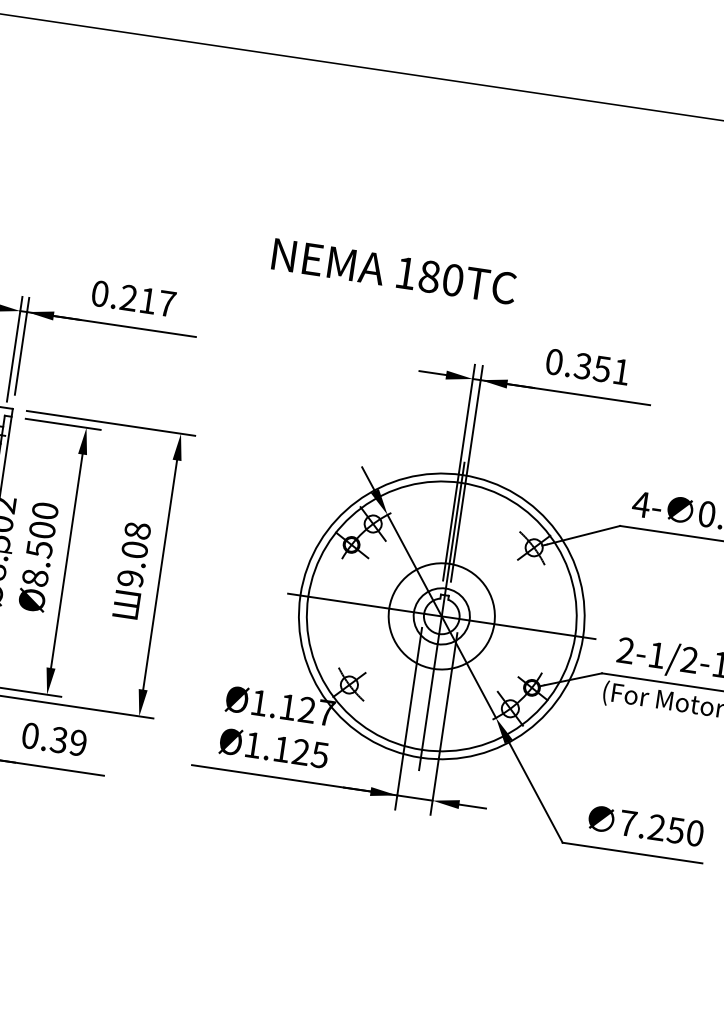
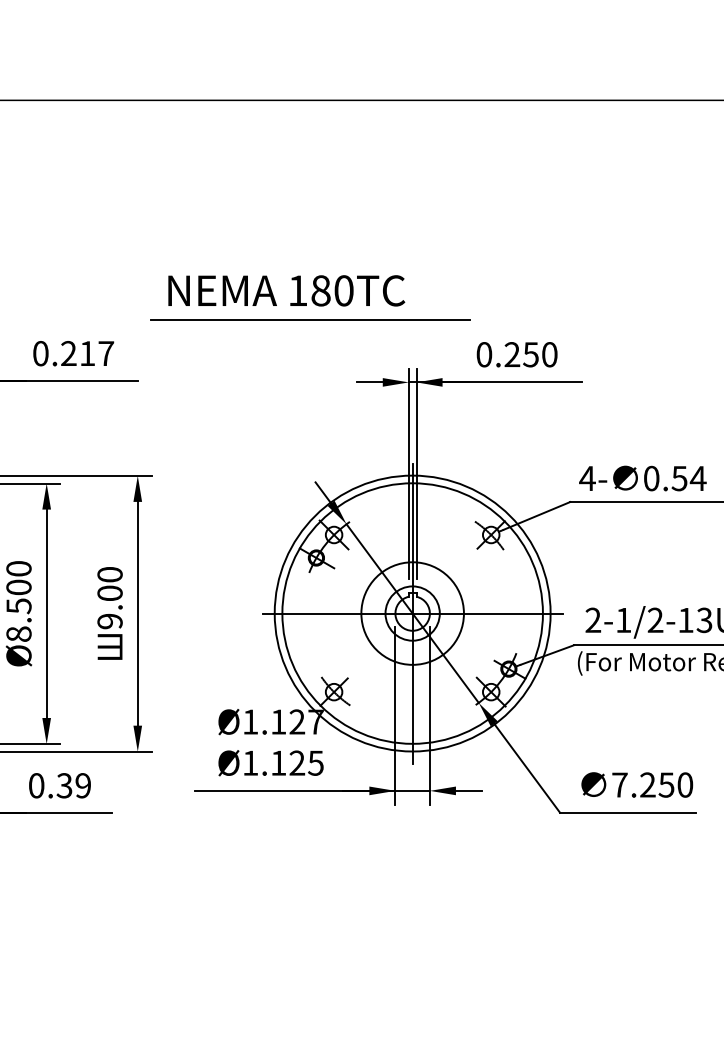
text: (394, 271) -> (286, 290), moved
line: (380, 299) -> (309, 319), added
text: (601, 368) -> (530, 354), 0.351 -> 0.250
text: (138, 530) -> (110, 574), 9.08 -> 9.00

